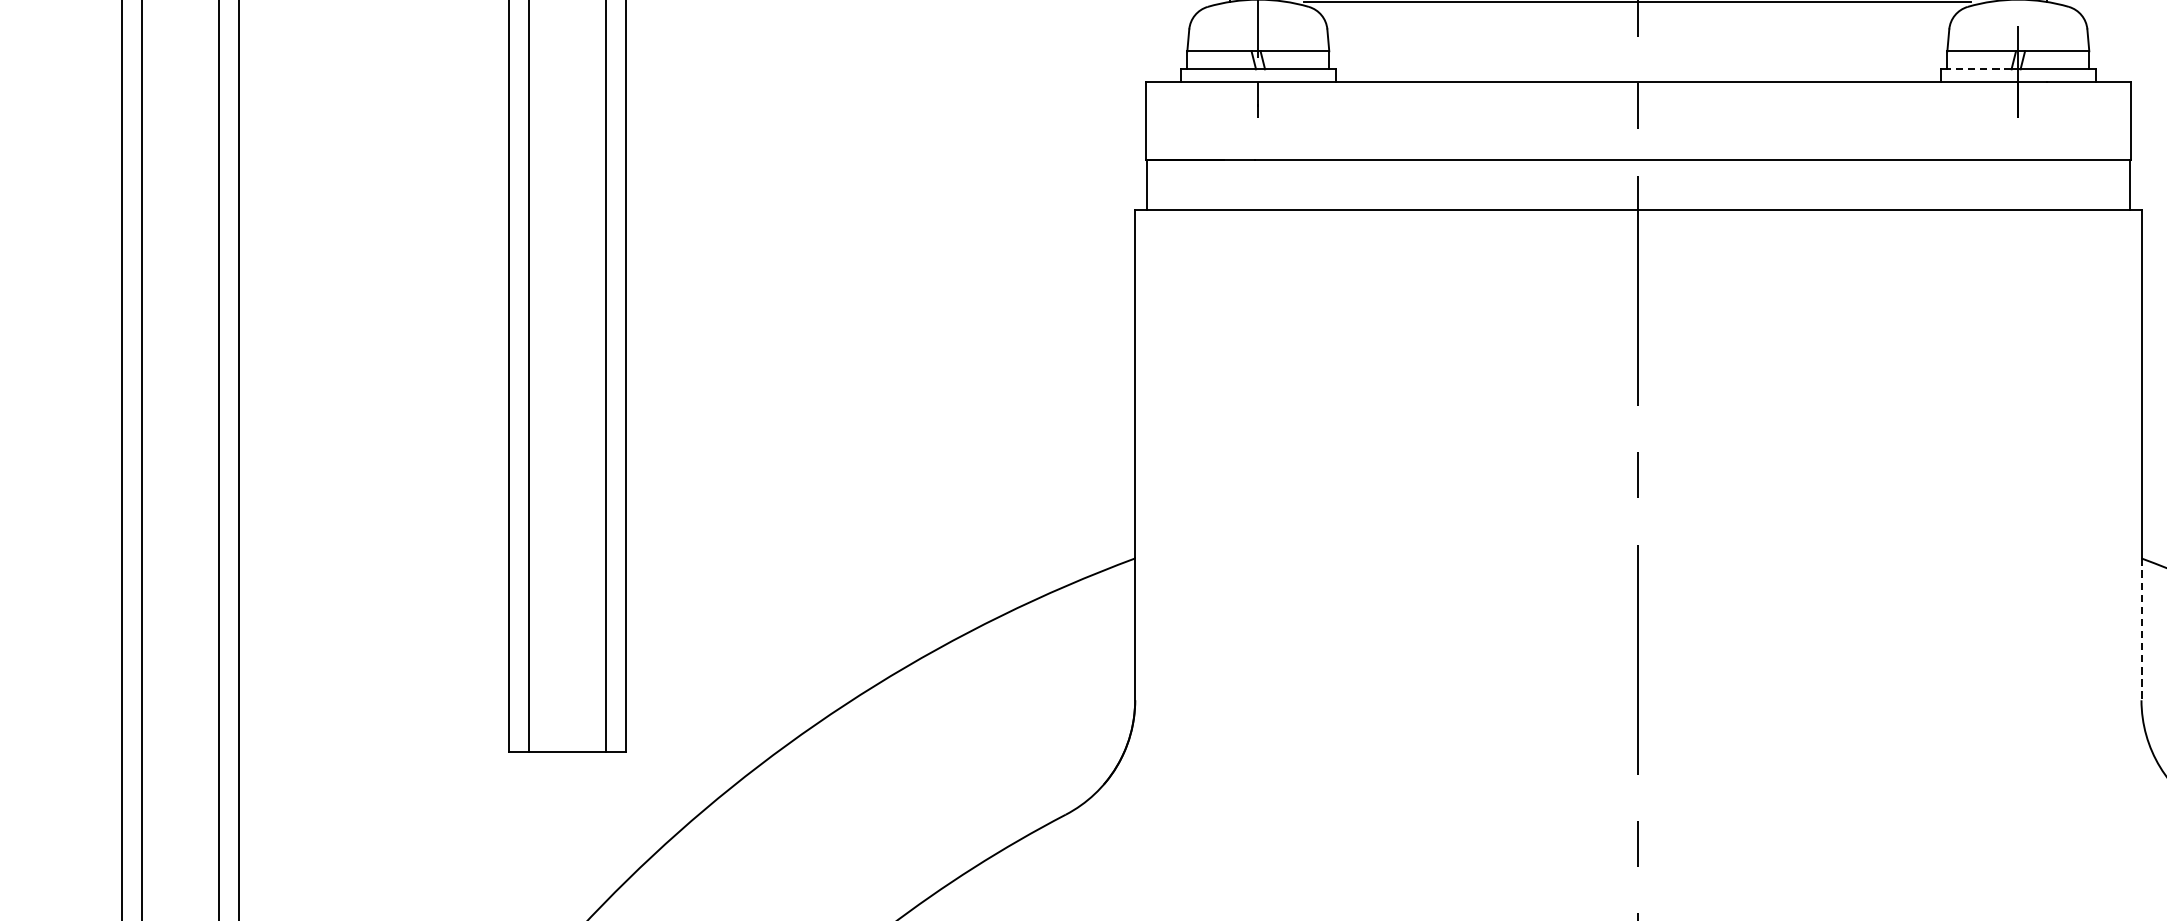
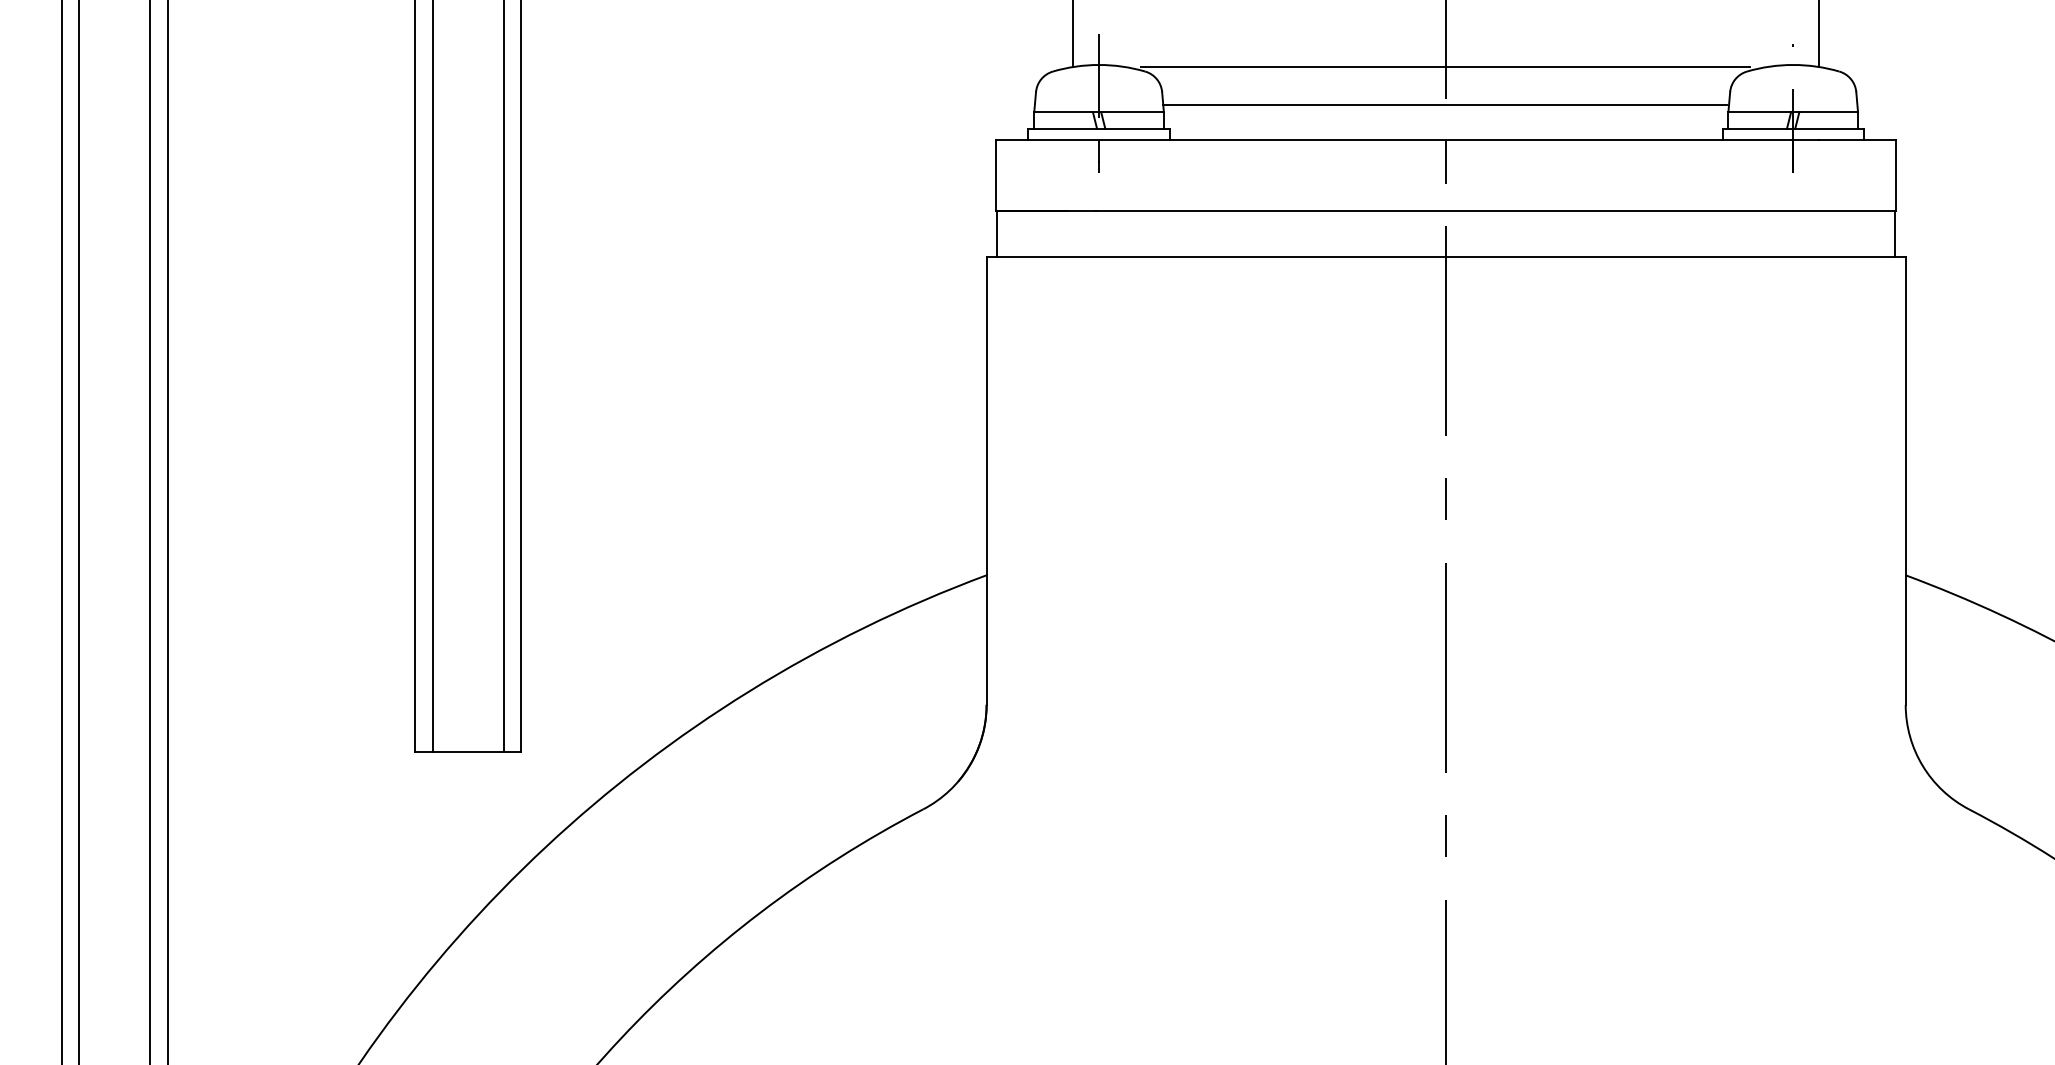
line: (1636, 42) -> (1444, 104), added
line: (1979, 69) -> (1757, 128), dashed -> solid
line: (2141, 629) -> (1905, 640), dashed -> solid

